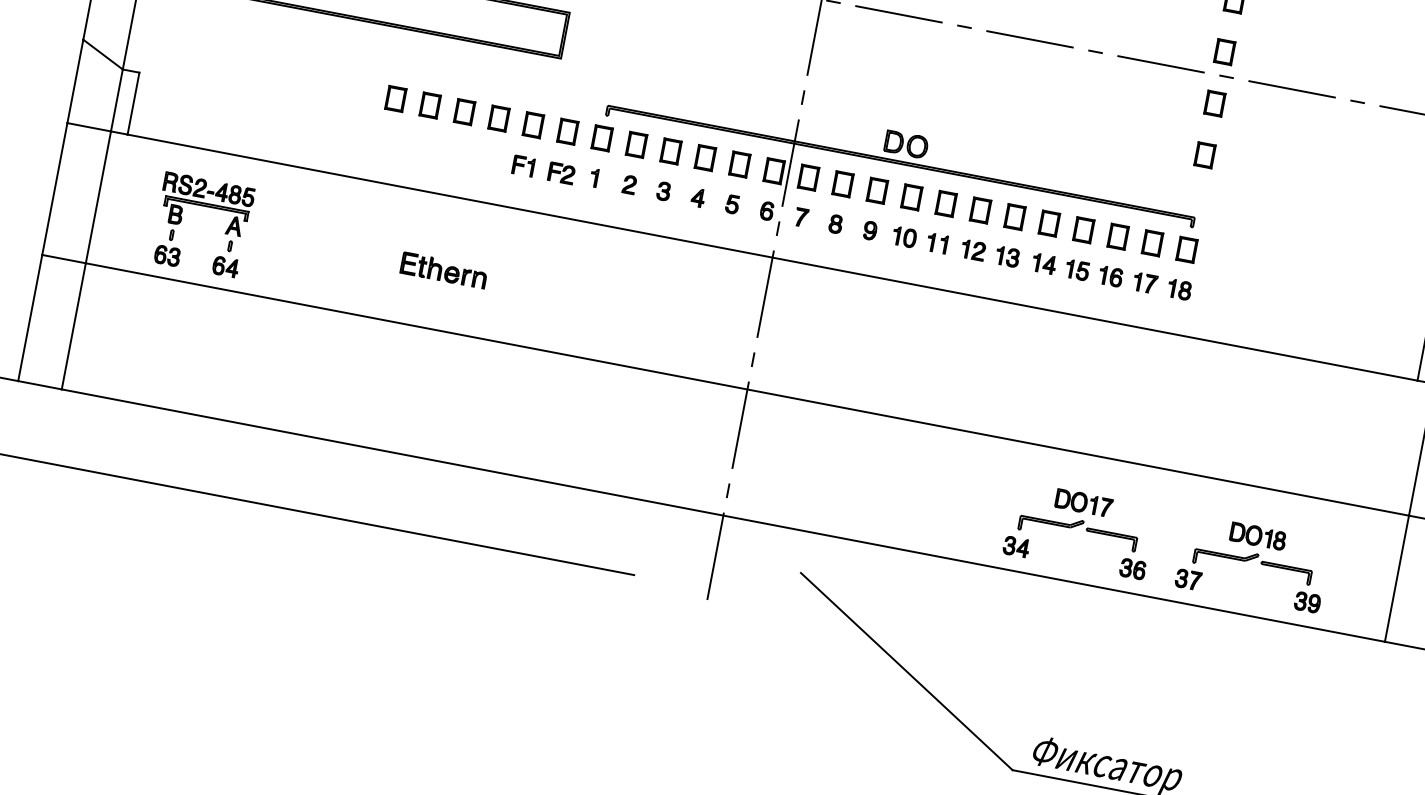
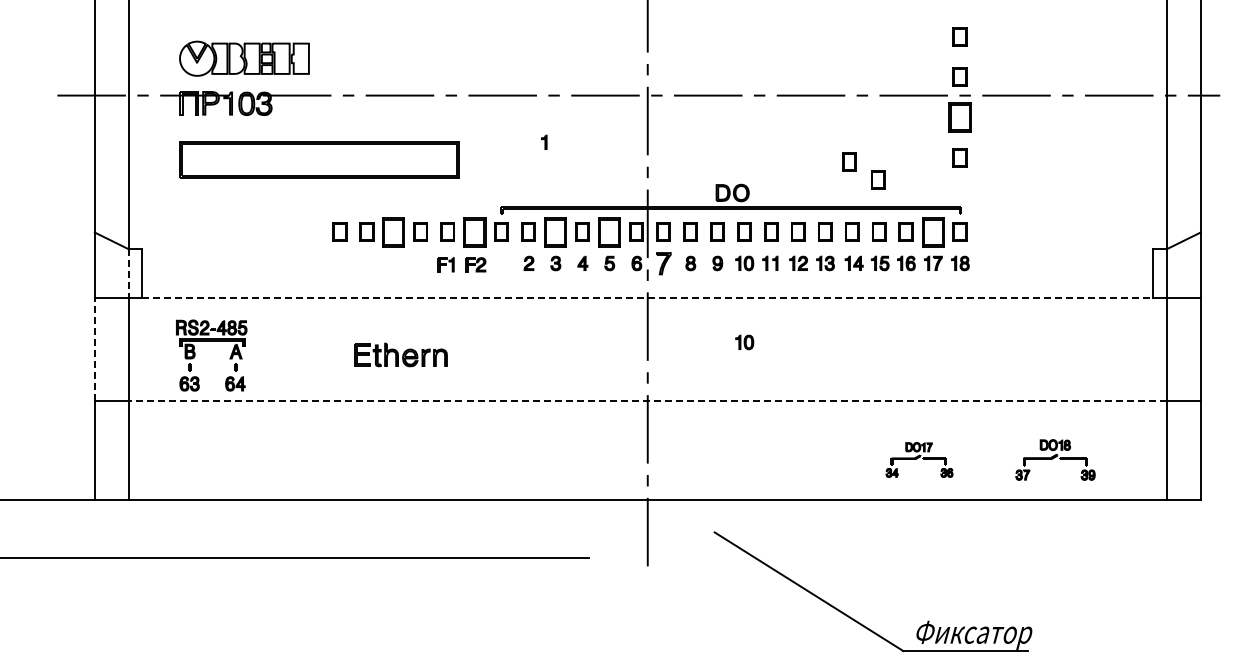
line: (116, 101) -> (128, 274), solid -> dashed
part: (1214, 103) -> (959, 117), size x1.6
part: (464, 111) -> (393, 231), size x1.6
part: (567, 130) -> (474, 231), size x1.6
part: (1063, 132) -> (849, 161), added
part: (671, 150) -> (555, 231), size x1.6
part: (1095, 162) -> (878, 179), added
part: (739, 163) -> (609, 231), size x1.6
part: (594, 176) -> (544, 141), moved
line: (54, 188) -> (94, 349), solid -> dashed
part: (801, 216) -> (663, 262), size x1.6
part: (1151, 242) -> (932, 231), size x1.6
line: (772, 257) -> (647, 297), solid -> dashed
part: (443, 270) -> (400, 355), size x1.4
part: (885, 338) -> (744, 342), added
line: (747, 389) -> (647, 401), solid -> dashed
part: (1079, 529) -> (919, 459), size x0.6
part: (1253, 562) -> (1055, 459), size x0.7

